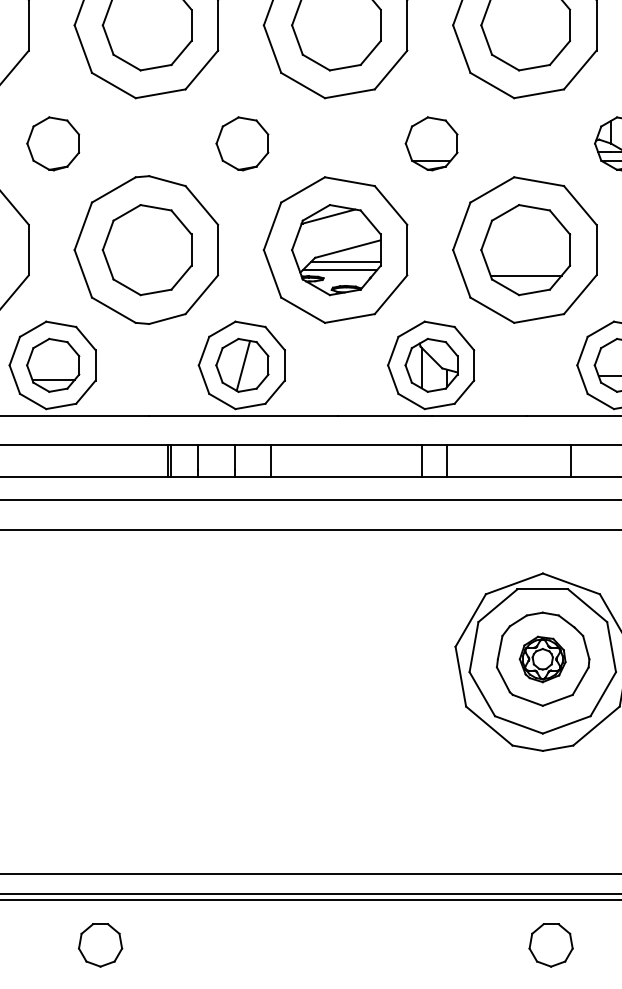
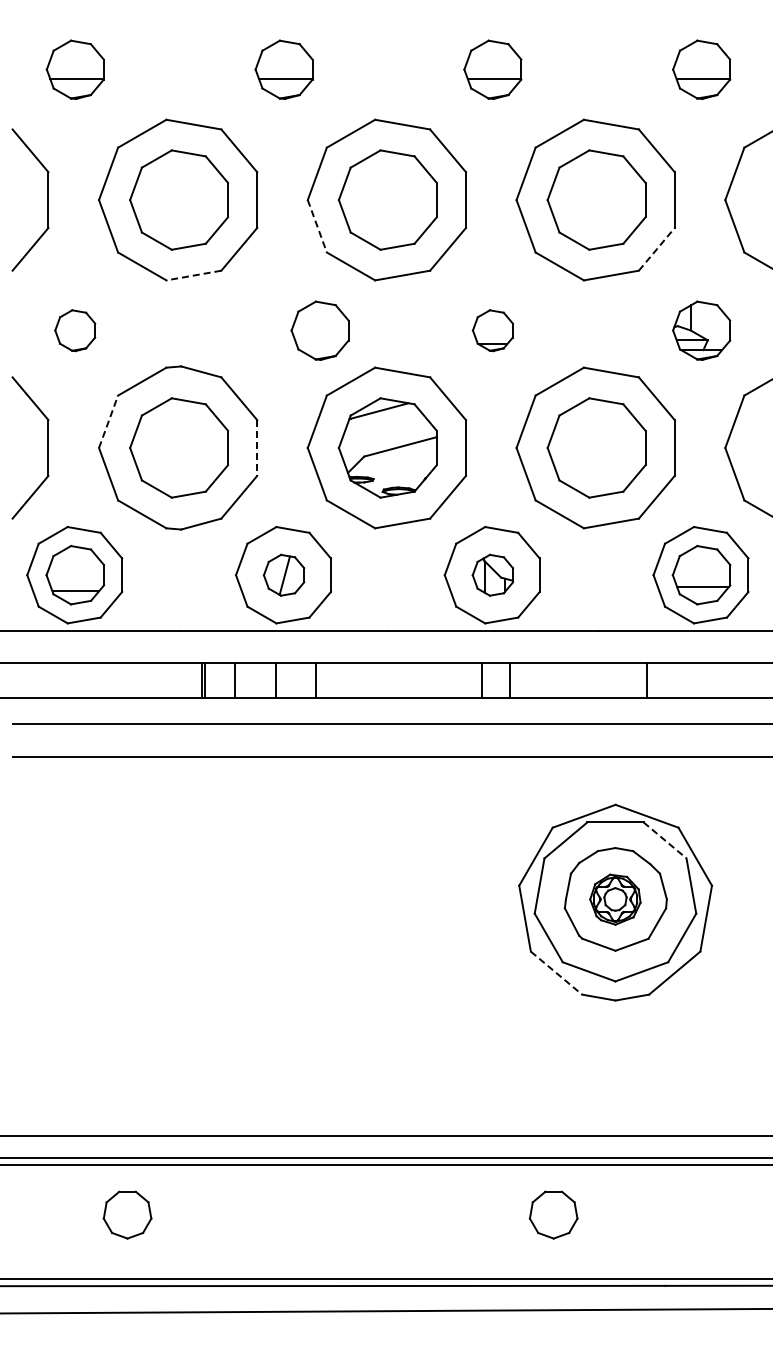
line: (272, 49) -> (317, 226), solid -> dashed
line: (579, 70) -> (656, 249), solid -> dashed
line: (160, 93) -> (193, 275), solid -> dashed
part: (52, 143) -> (74, 330), size x0.7
part: (241, 143) -> (319, 330), moved
part: (431, 143) -> (492, 330), size x0.7
line: (83, 226) -> (108, 421), solid -> dashed
line: (218, 250) -> (257, 448), solid -> dashed
line: (345, 262) -> (397, 461), removed
line: (339, 269) -> (391, 469), removed
line: (526, 275) -> (597, 476), removed
part: (241, 365) -> (283, 575), size x0.7
part: (431, 365) -> (492, 575), size x0.7
line: (588, 605) -> (665, 840), solid -> dashed
line: (489, 726) -> (556, 973), solid -> dashed
part: (550, 944) -> (553, 1214), moved

